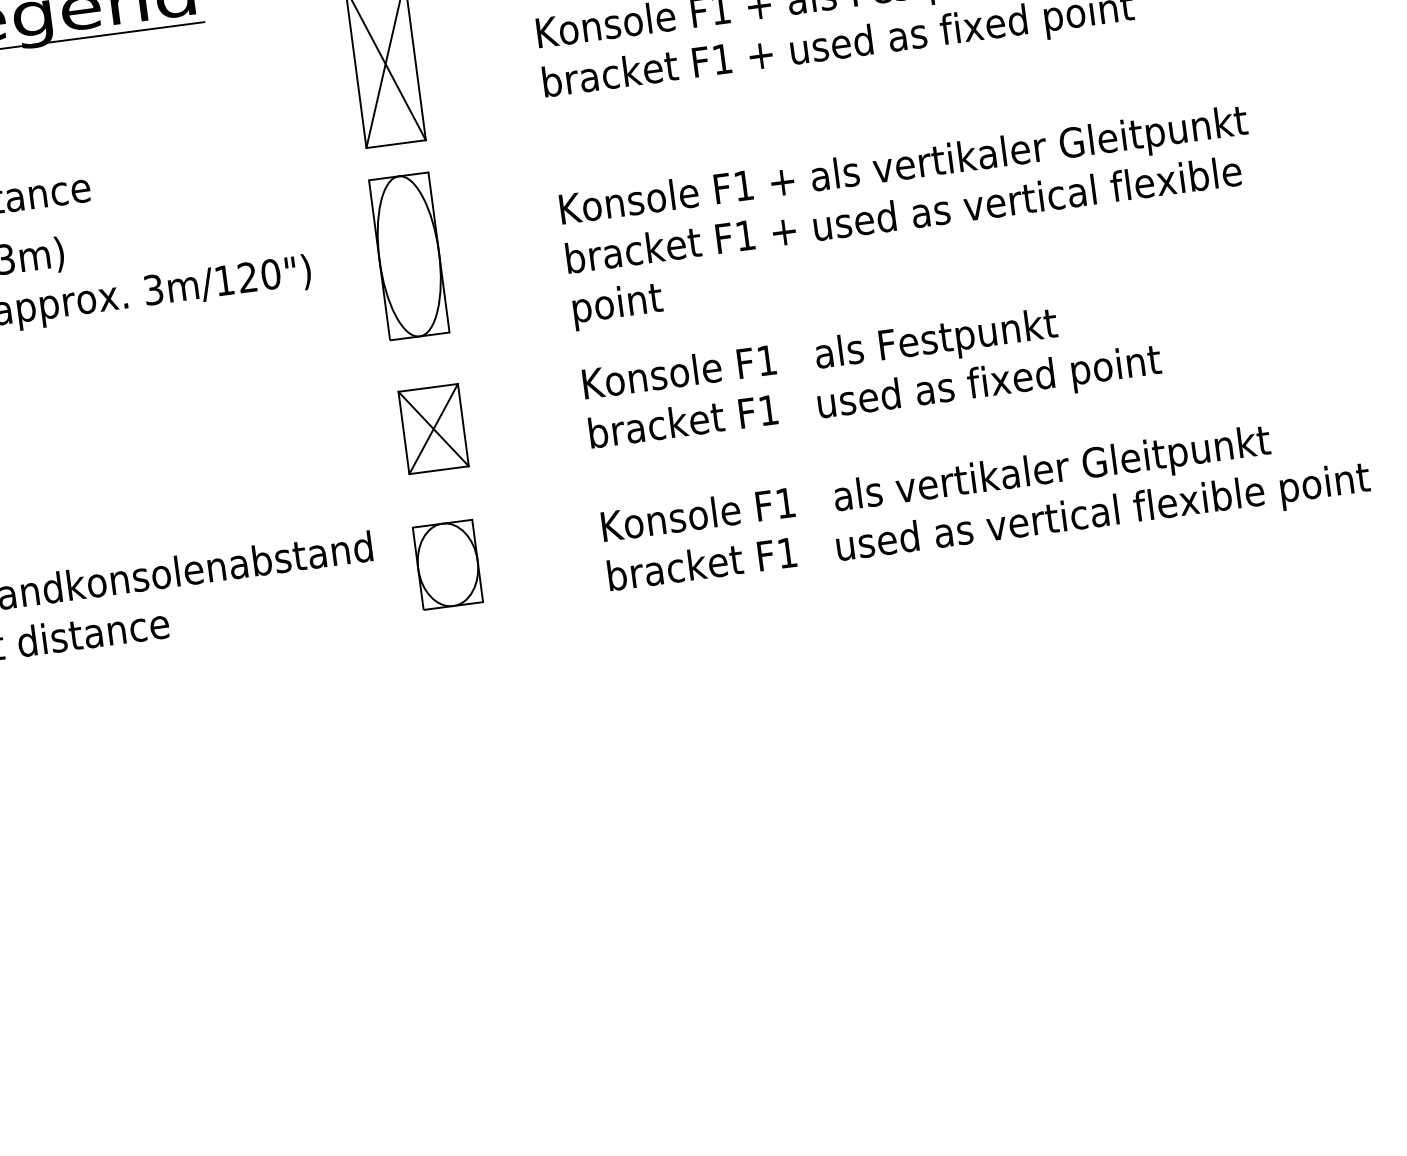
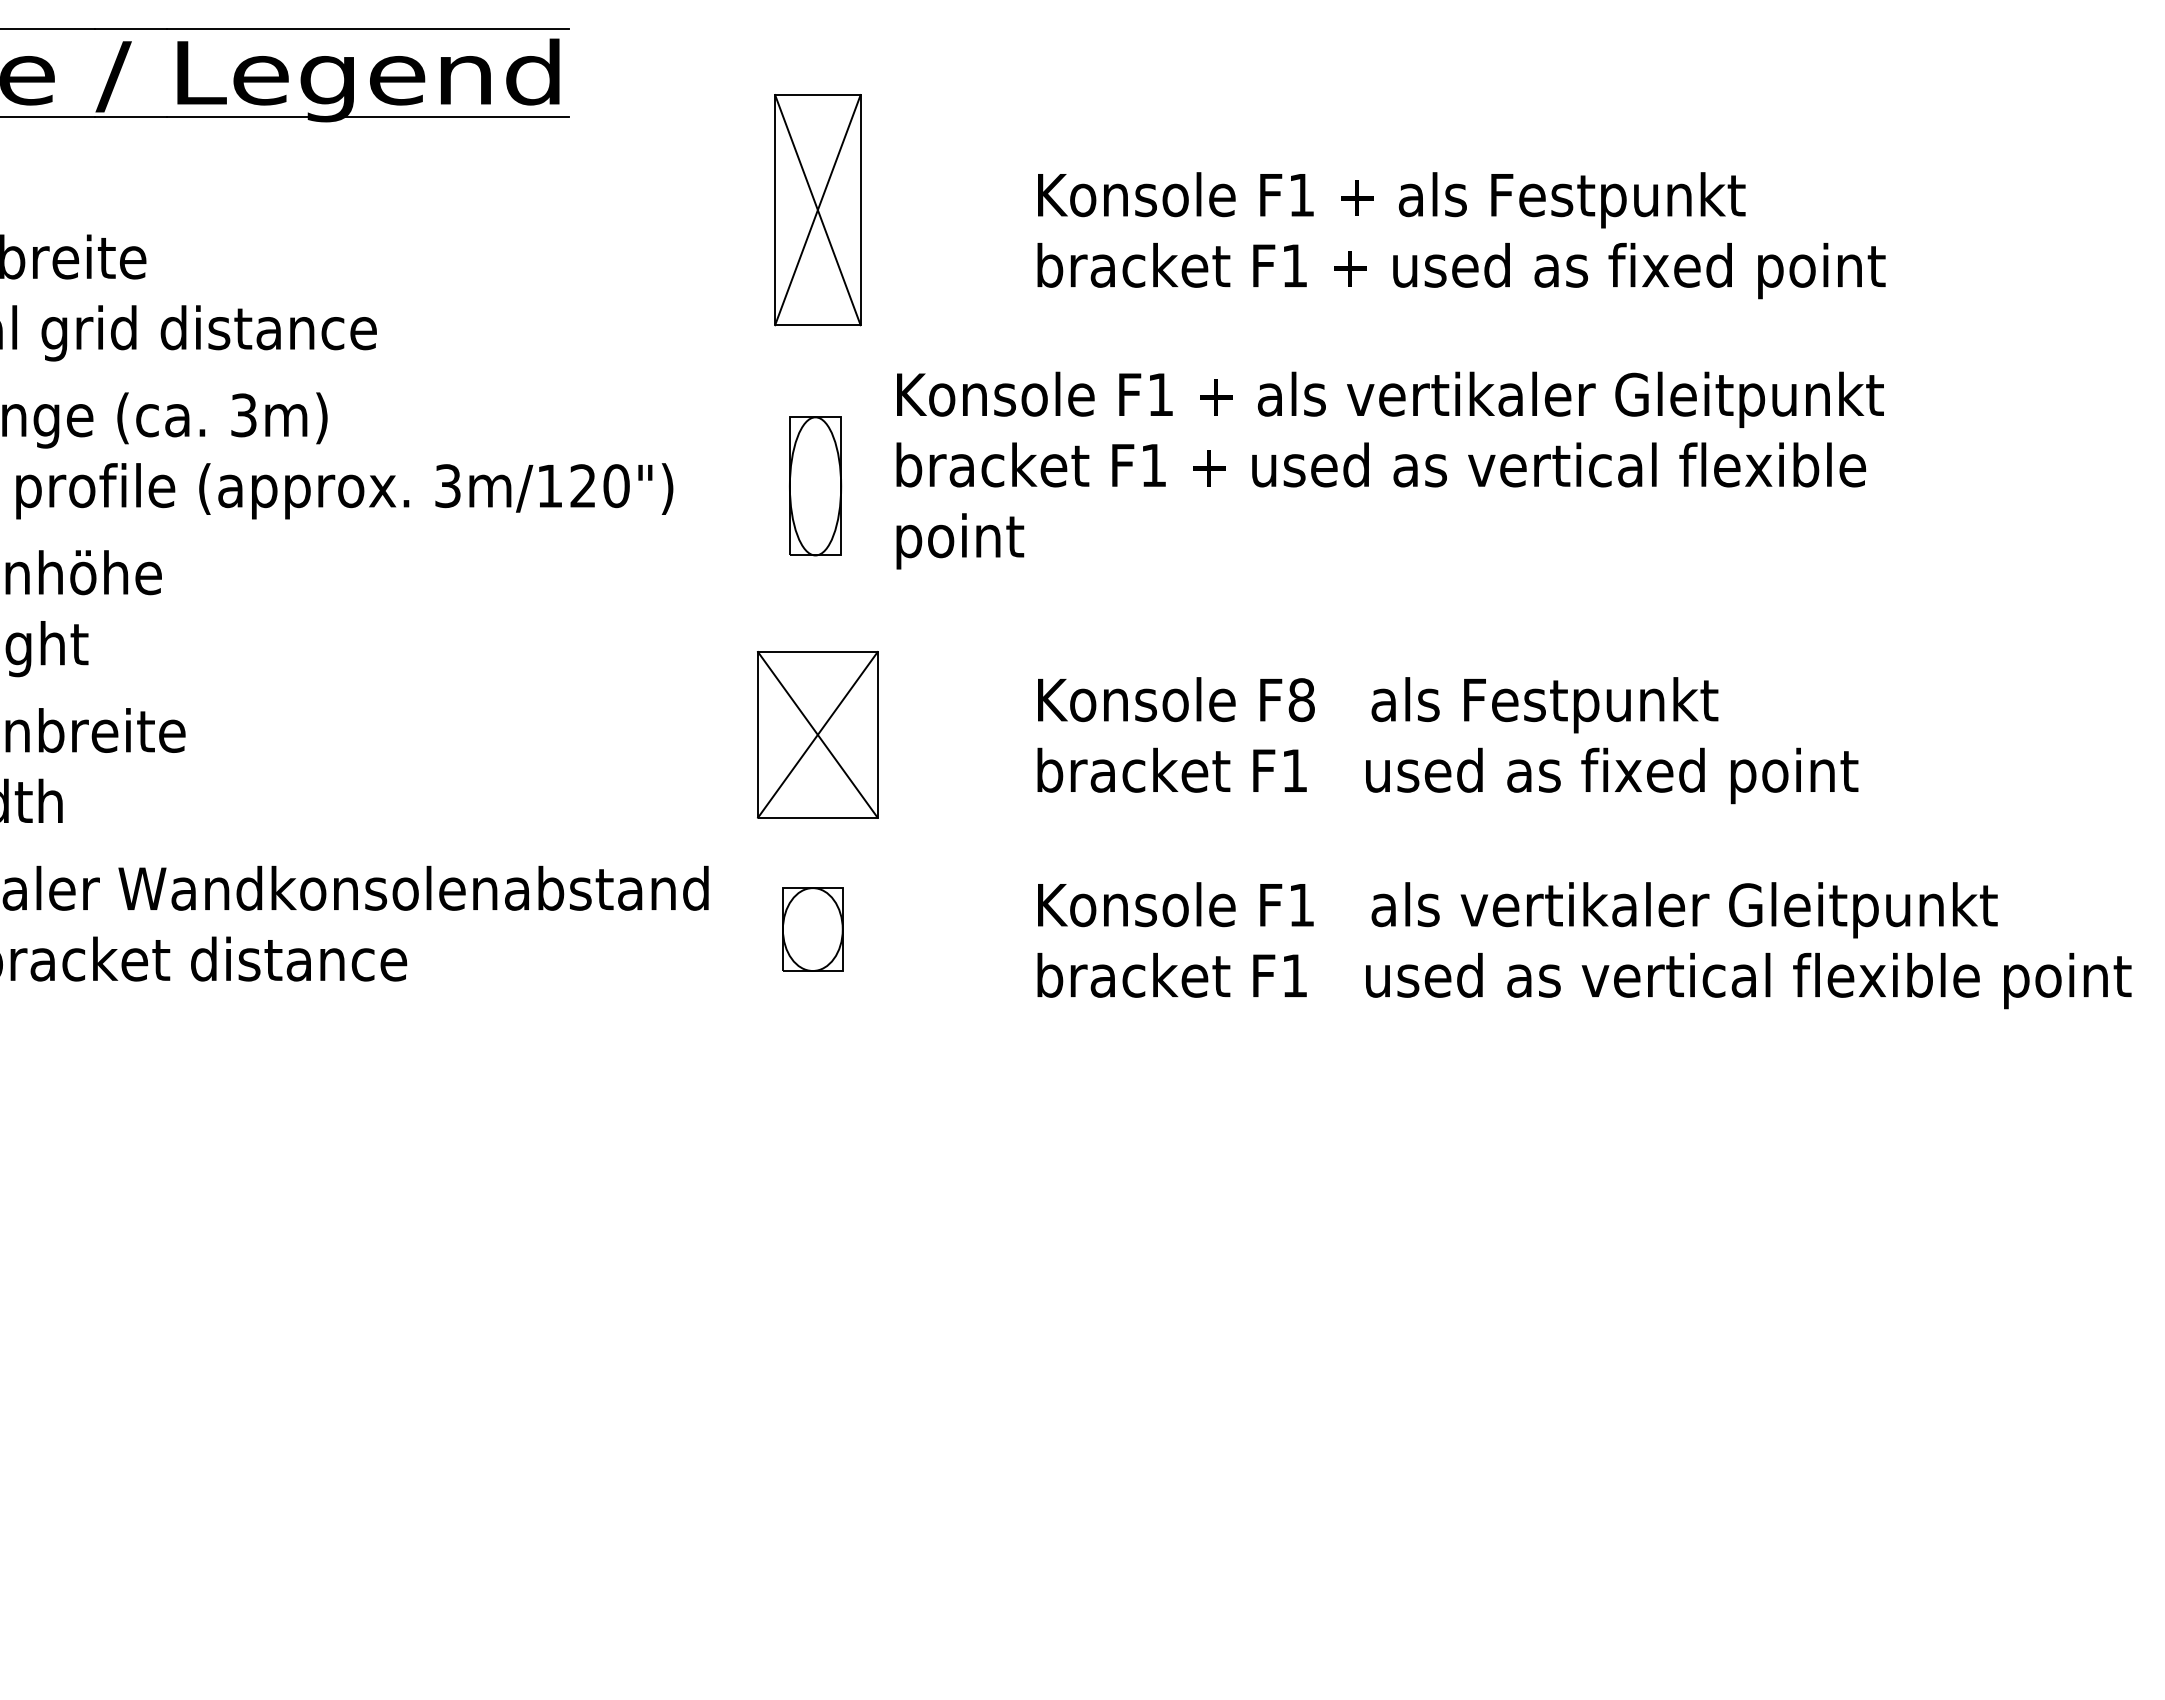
text: (909, 217) -> (1389, 470), moved
part: (409, 256) -> (815, 486), size x0.6
text: (766, 360) -> (1301, 700), F1 -> F8
part: (433, 428) -> (817, 734), size x1.4
part: (447, 564) -> (812, 929), size x0.7

